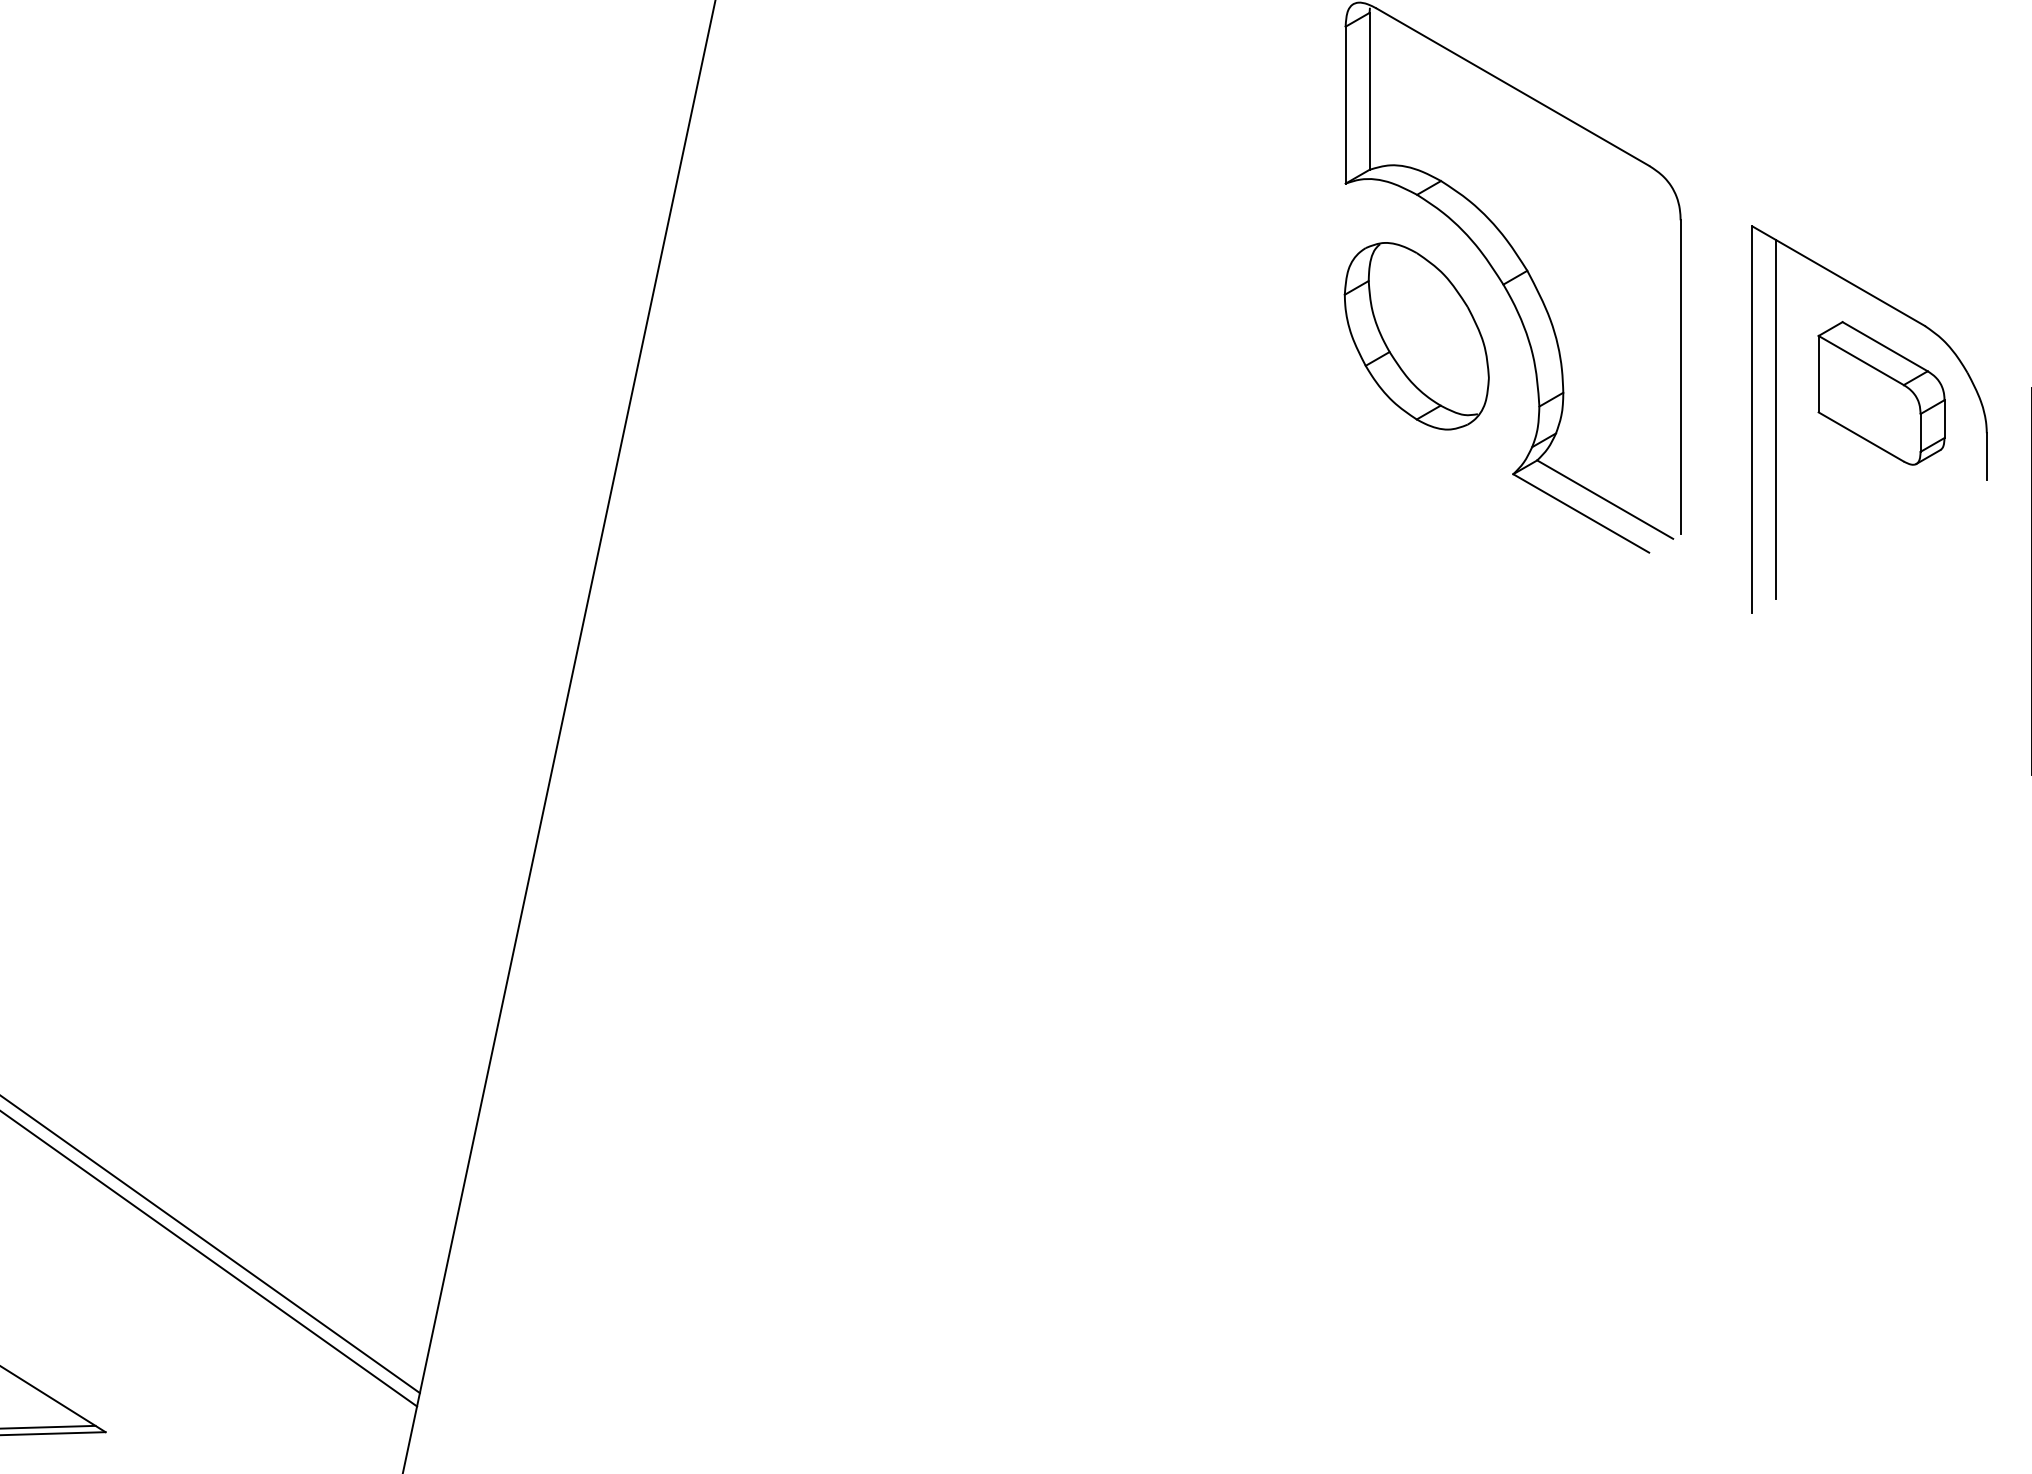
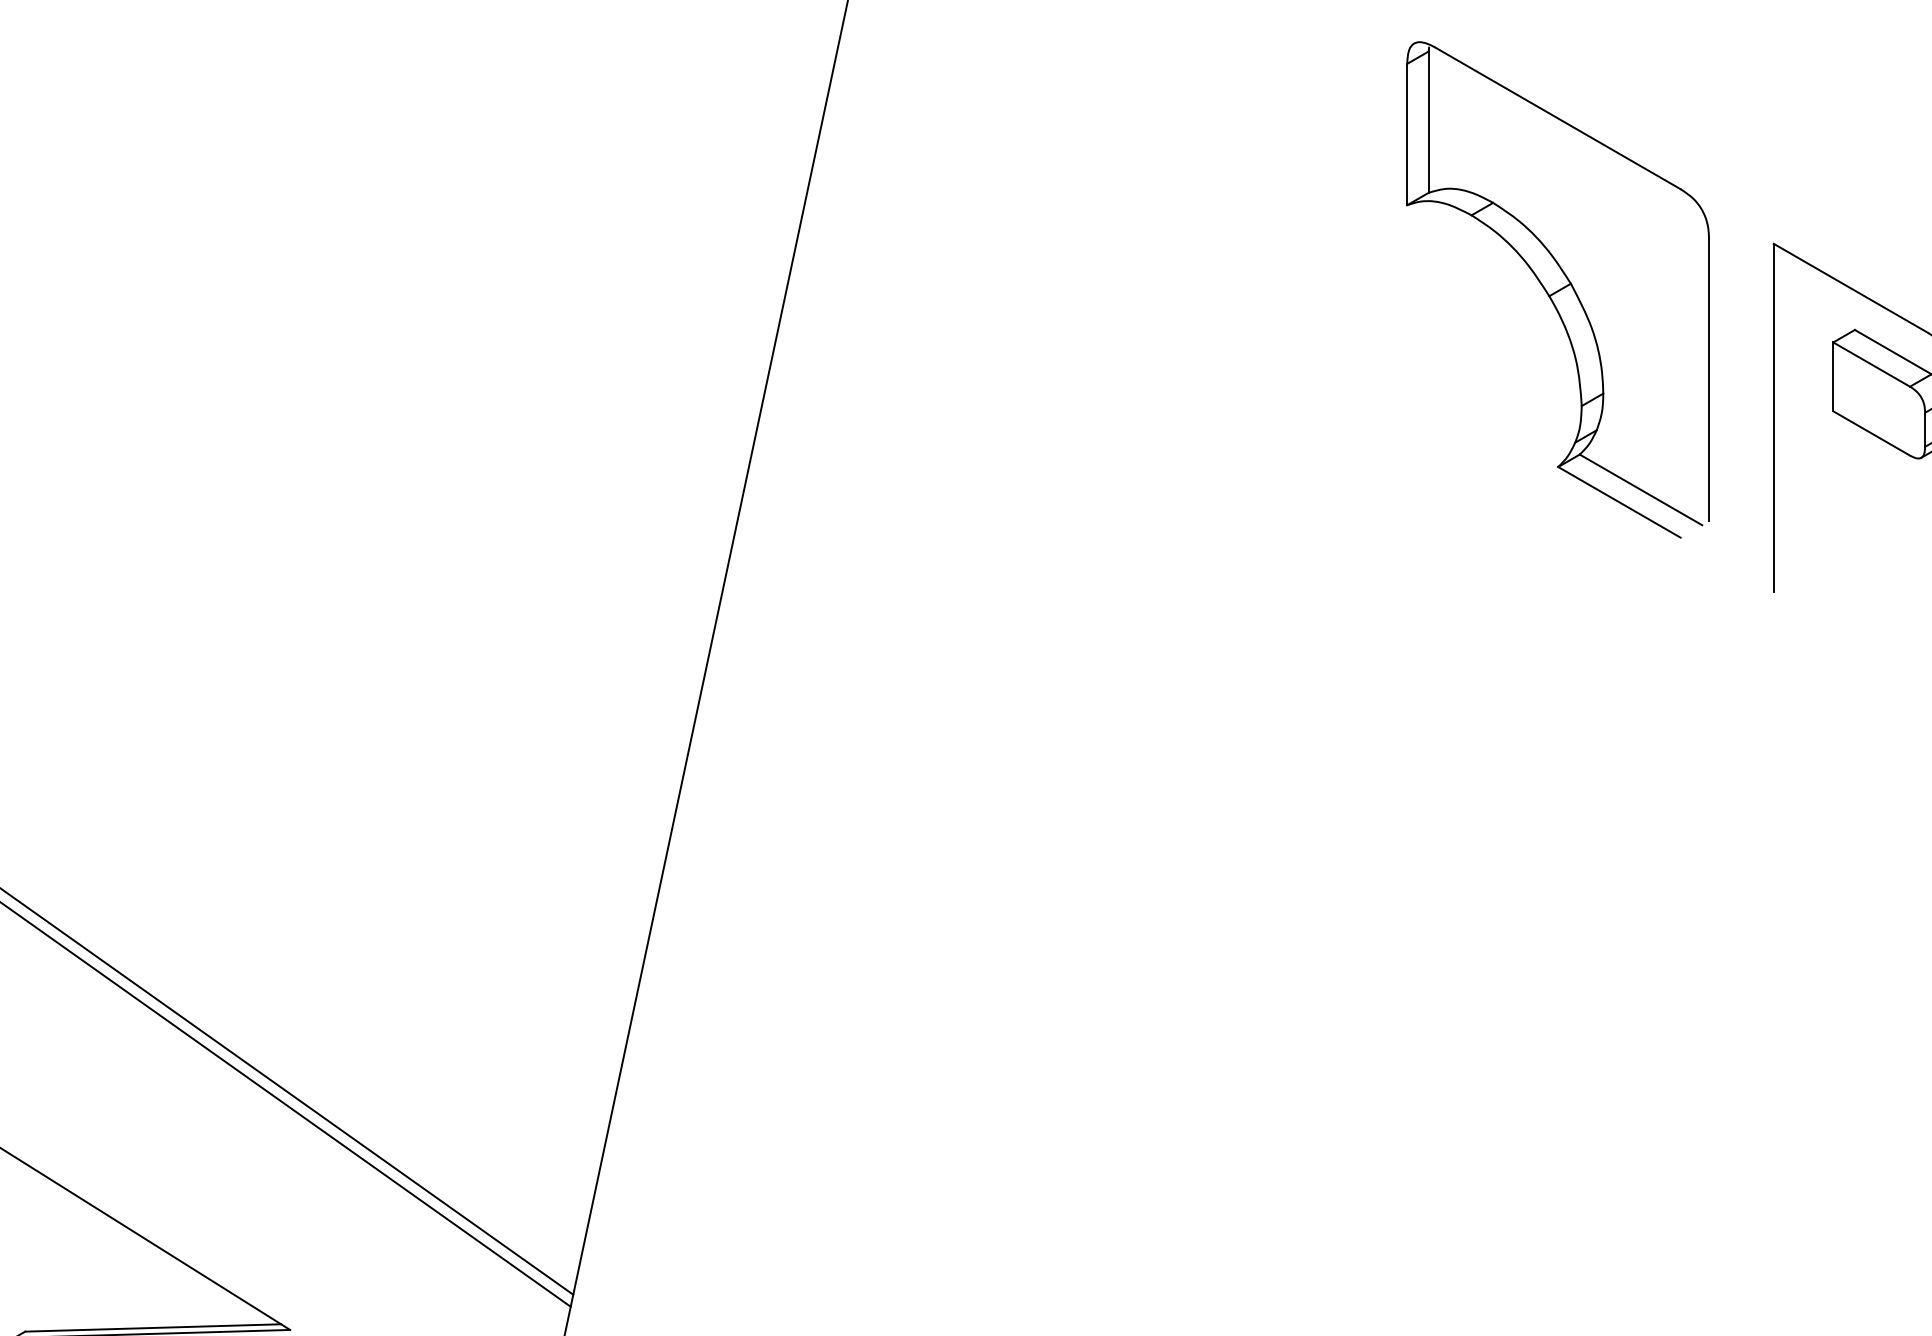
part: (1417, 336) -> (1471, 342), removed
line: (1776, 419) -> (1795, 417), removed

